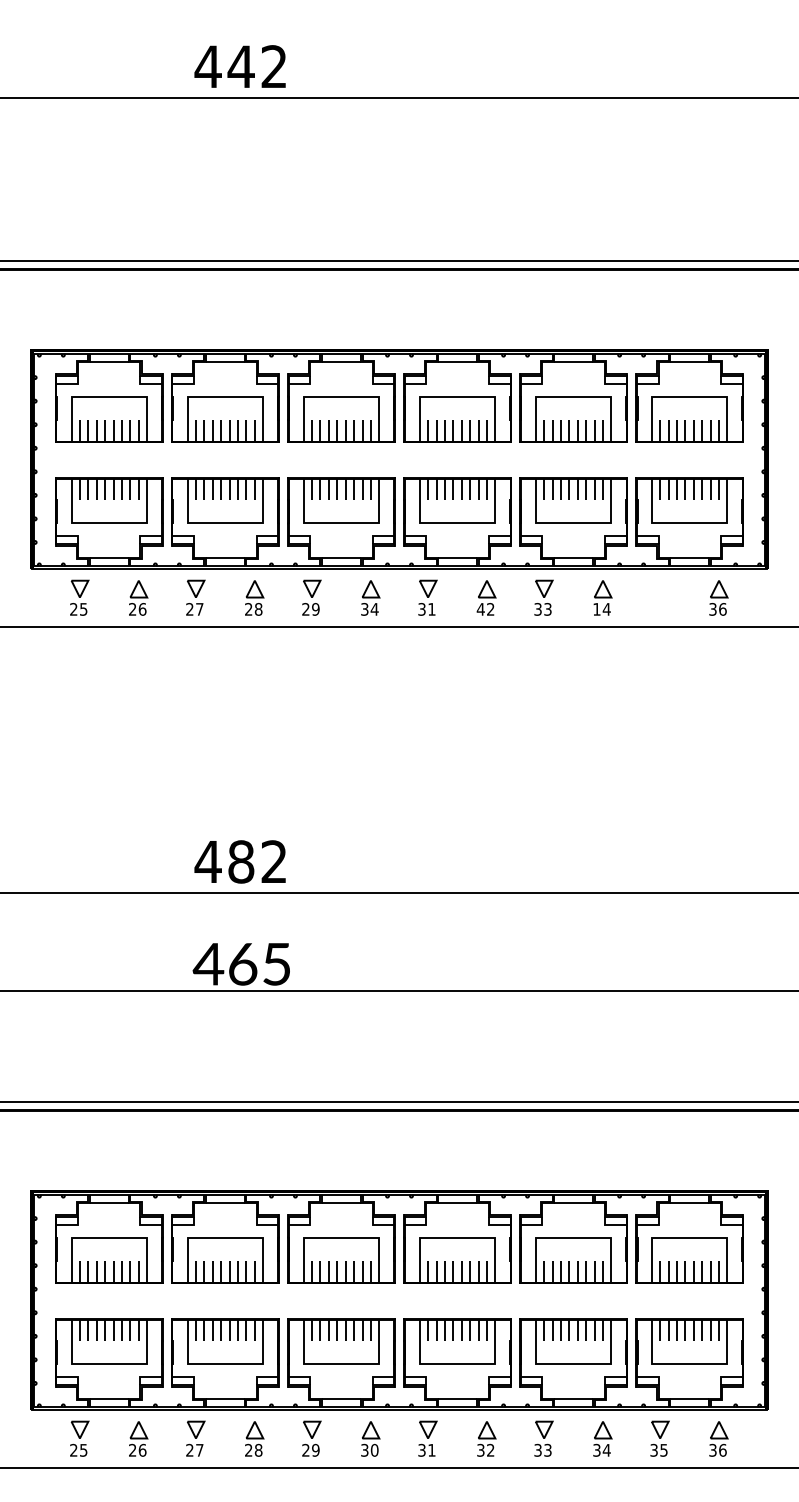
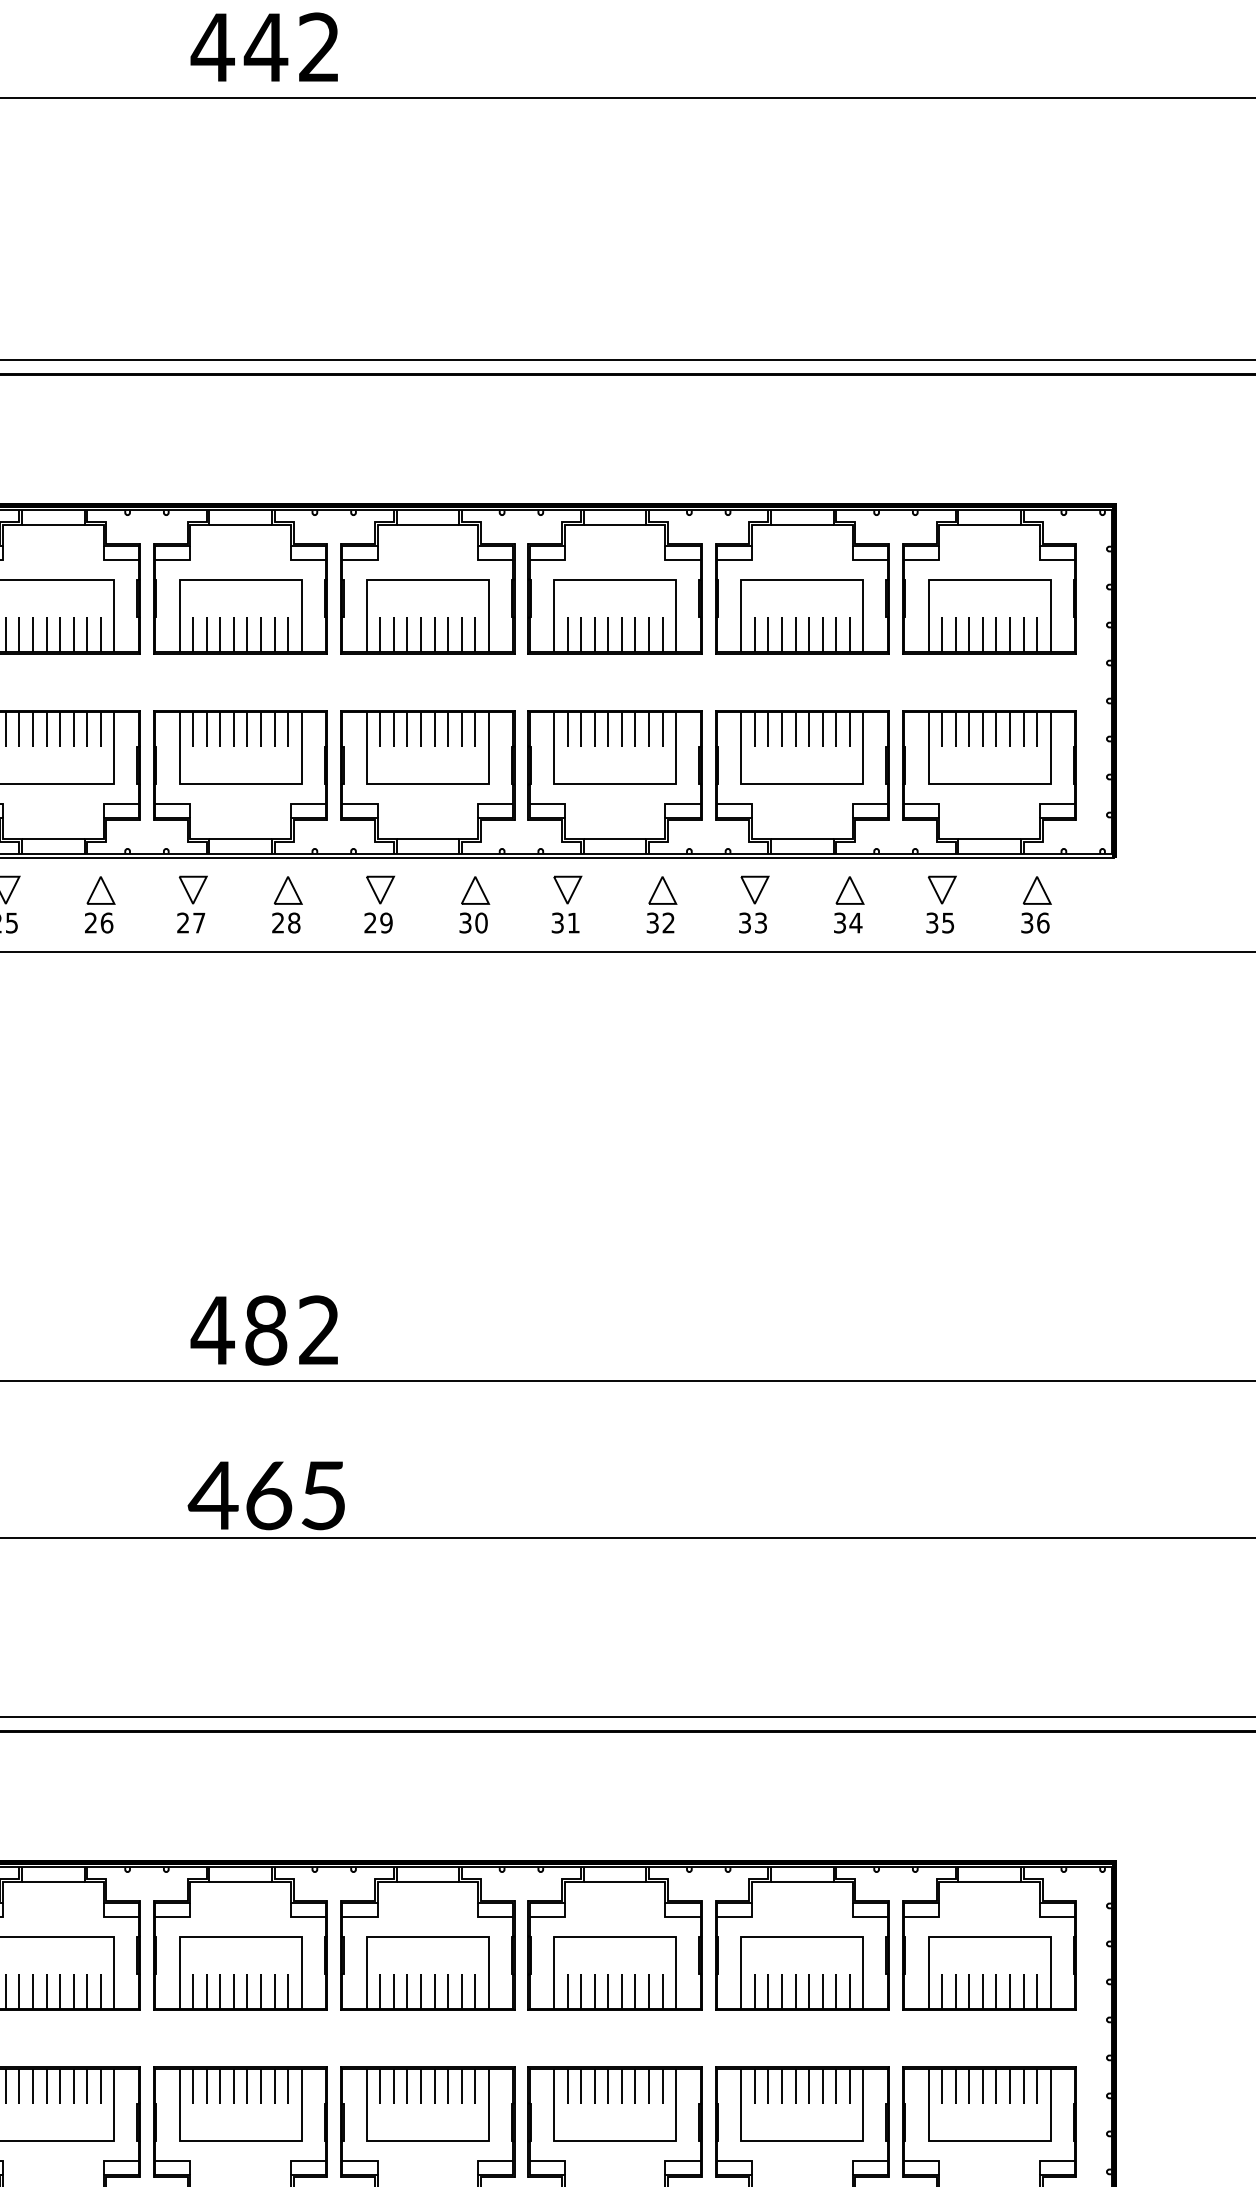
part: (659, 597) -> (940, 903), added
text: (374, 609) -> (481, 923), 34 -> 30
text: (480, 609) -> (652, 923), 42 -> 32
text: (596, 609) -> (839, 923), 14 -> 34

